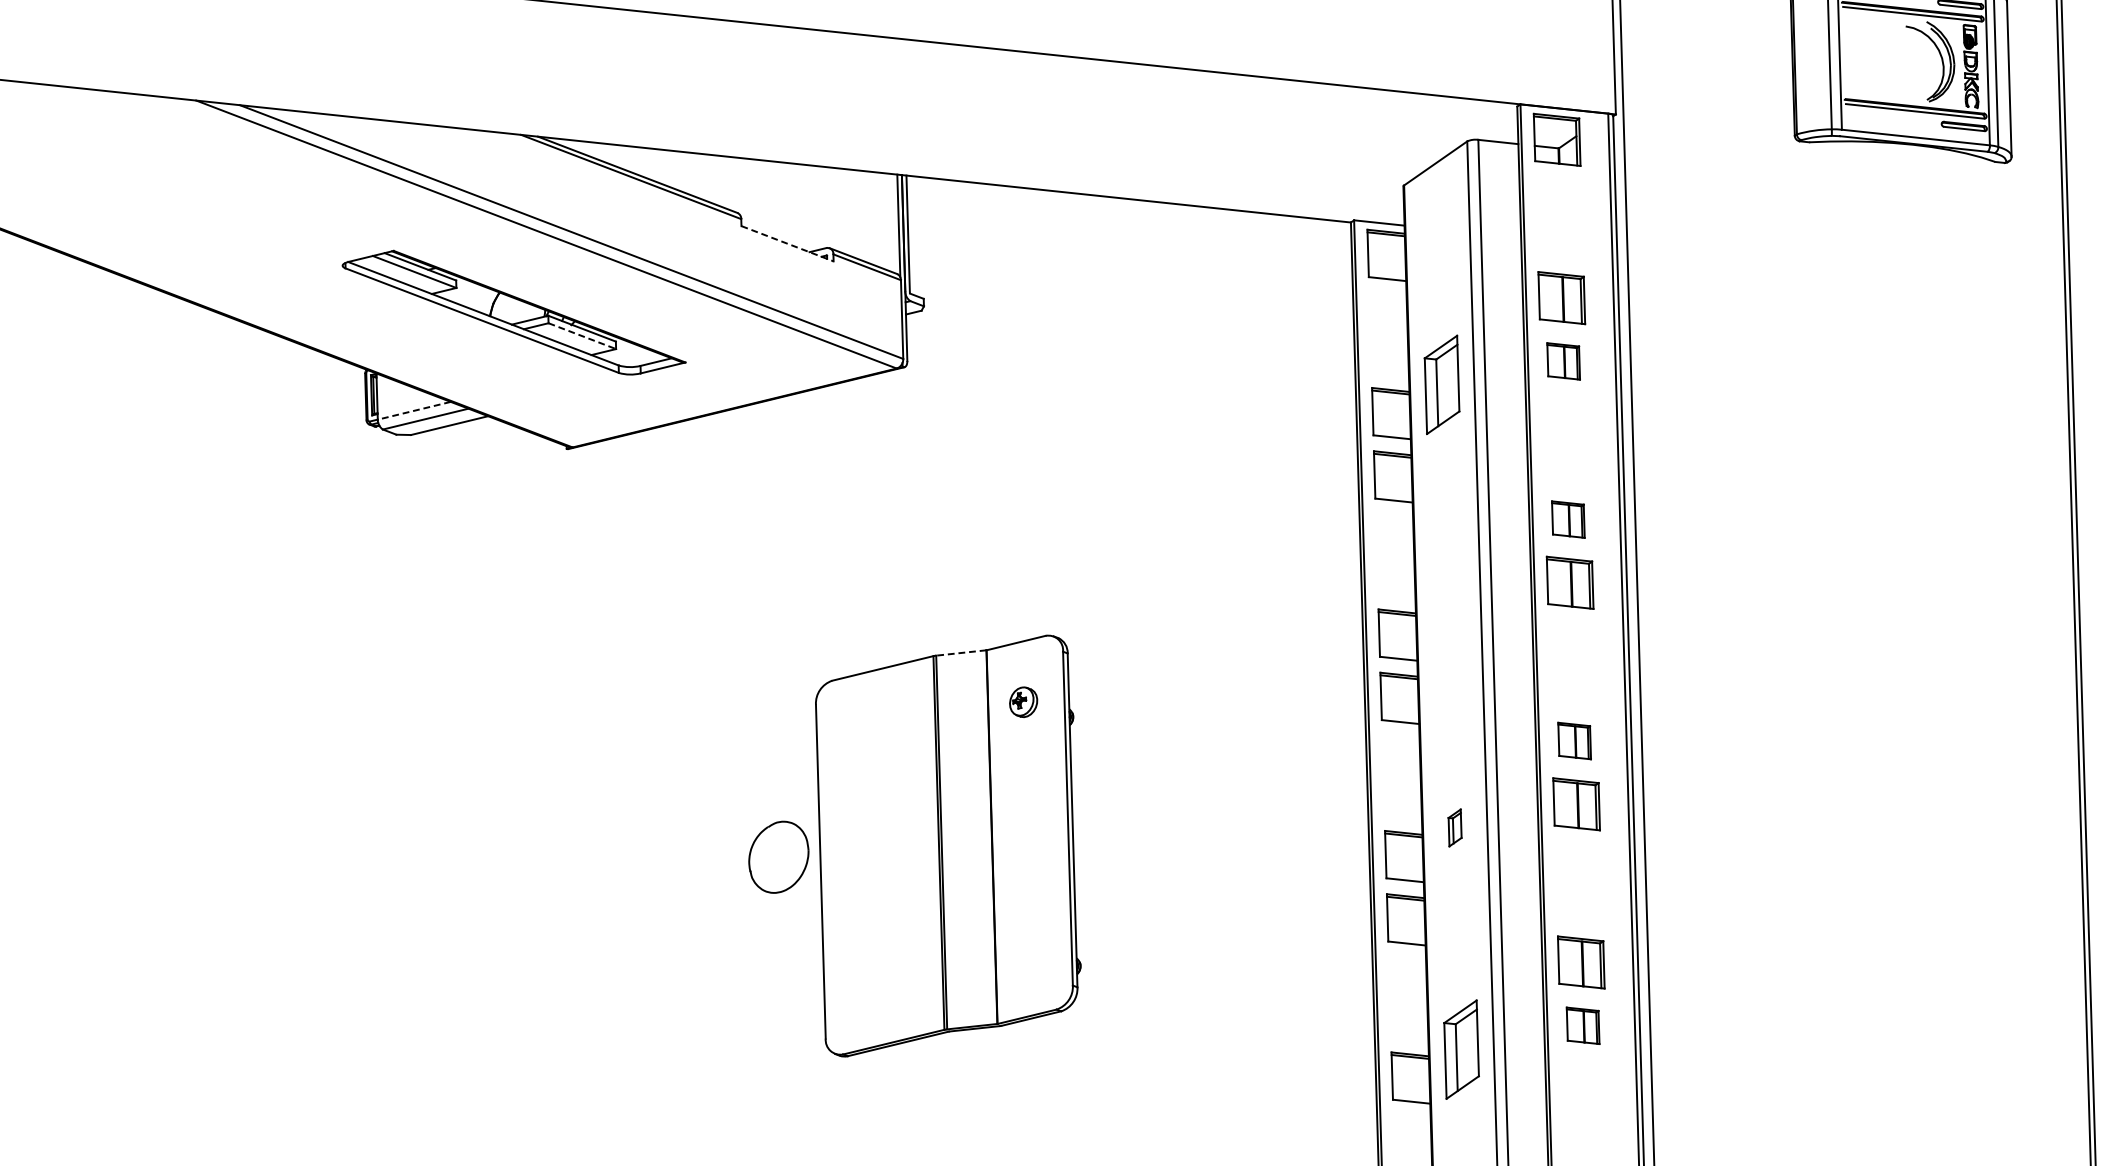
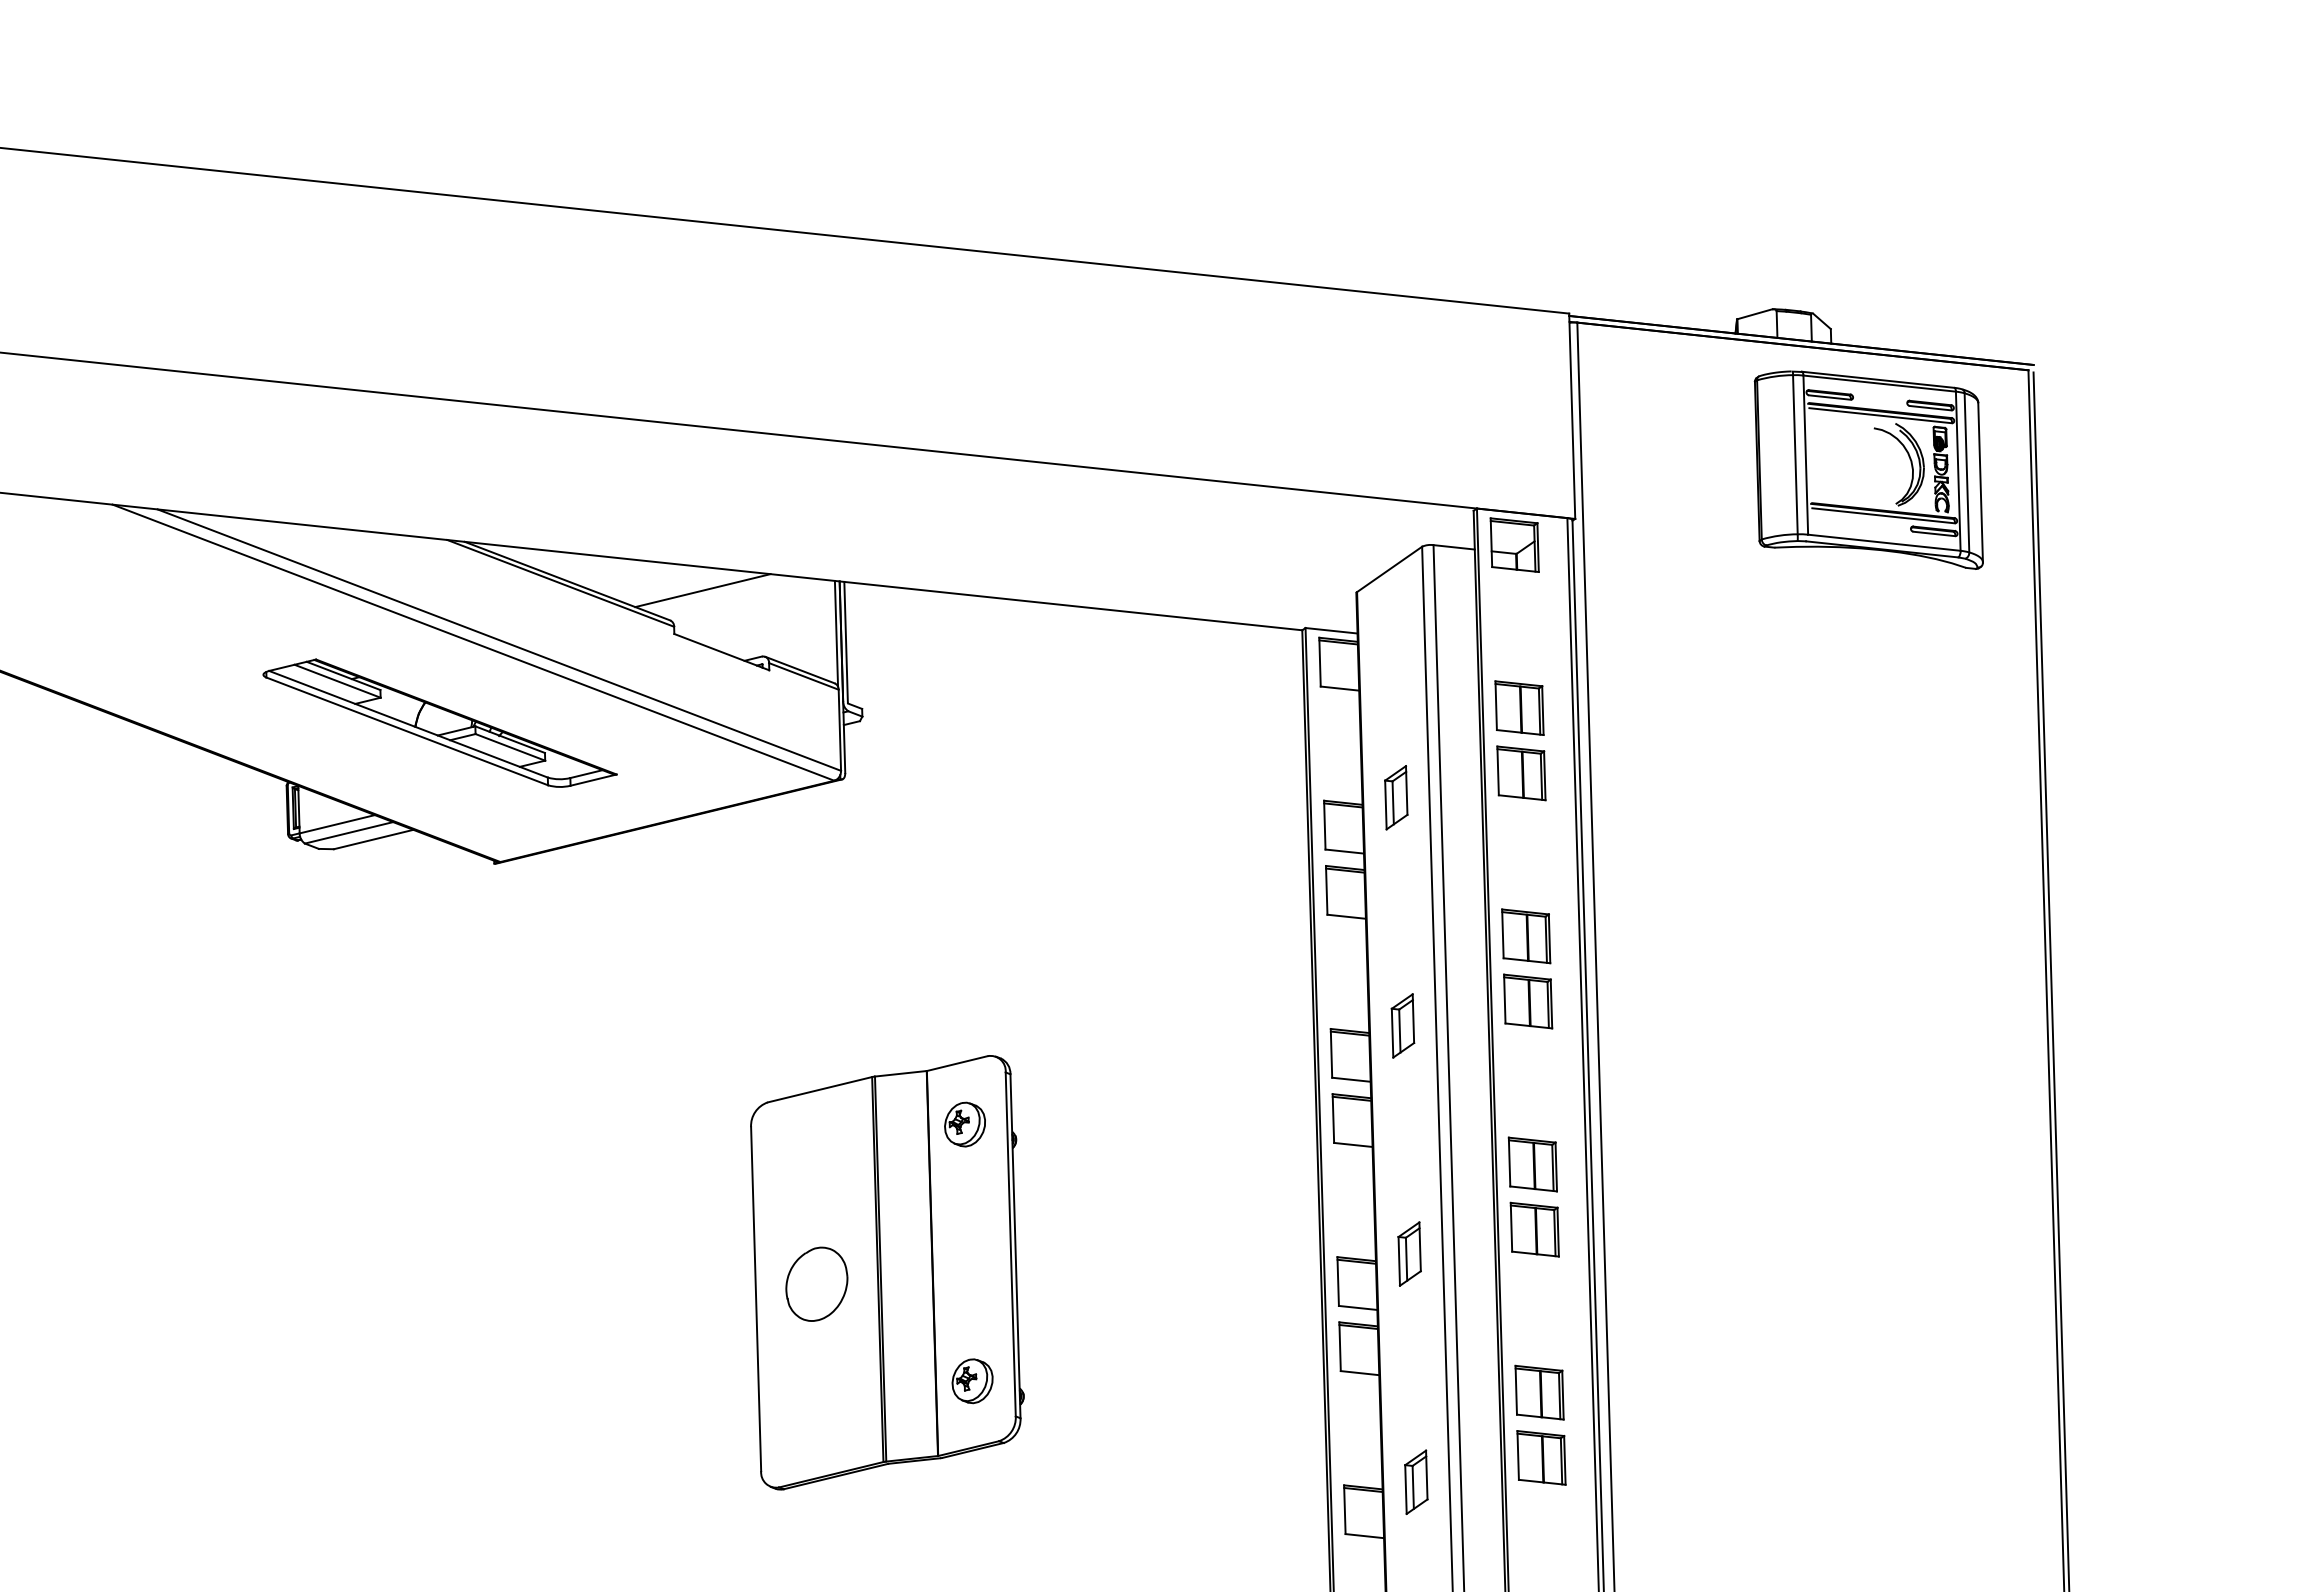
line: (768, 183) -> (702, 590), added
line: (787, 244) -> (721, 652), dashed -> solid
line: (582, 336) -> (510, 747), dashed -> solid
part: (1563, 361) -> (1521, 773), size x1.43
part: (1442, 384) -> (1396, 797), size x0.62
line: (414, 411) -> (337, 824), dashed -> solid
part: (1568, 519) -> (1526, 936), size x1.43
part: (1448, 606) -> (1402, 1025), added
line: (960, 652) -> (900, 1073), dashed -> solid
part: (1023, 702) -> (964, 1124), size x1.43
part: (1574, 741) -> (1532, 1164), size x1.43
part: (1455, 827) -> (1409, 1253), size x1.67
part: (778, 856) -> (816, 1283), moved
part: (1030, 951) -> (972, 1381), added
part: (1583, 1025) -> (1541, 1457), size x1.43
part: (1461, 1048) -> (1416, 1481), size x0.62

